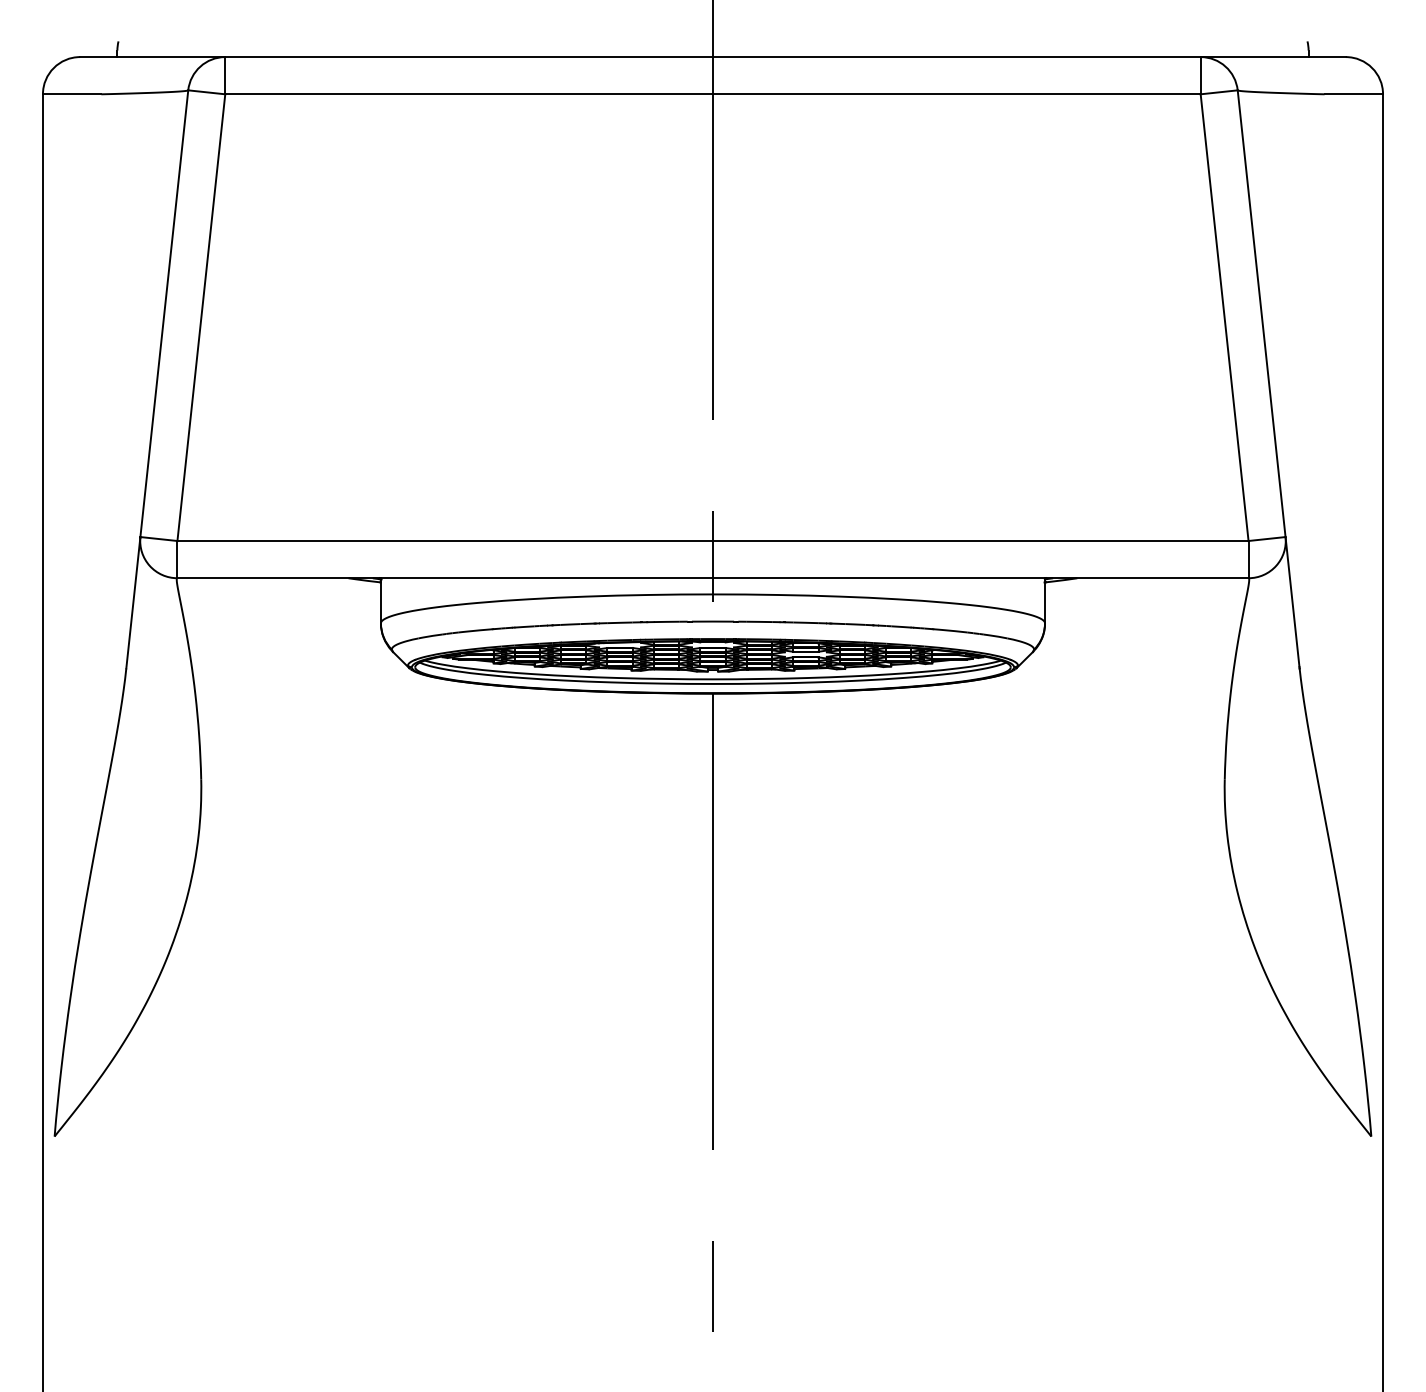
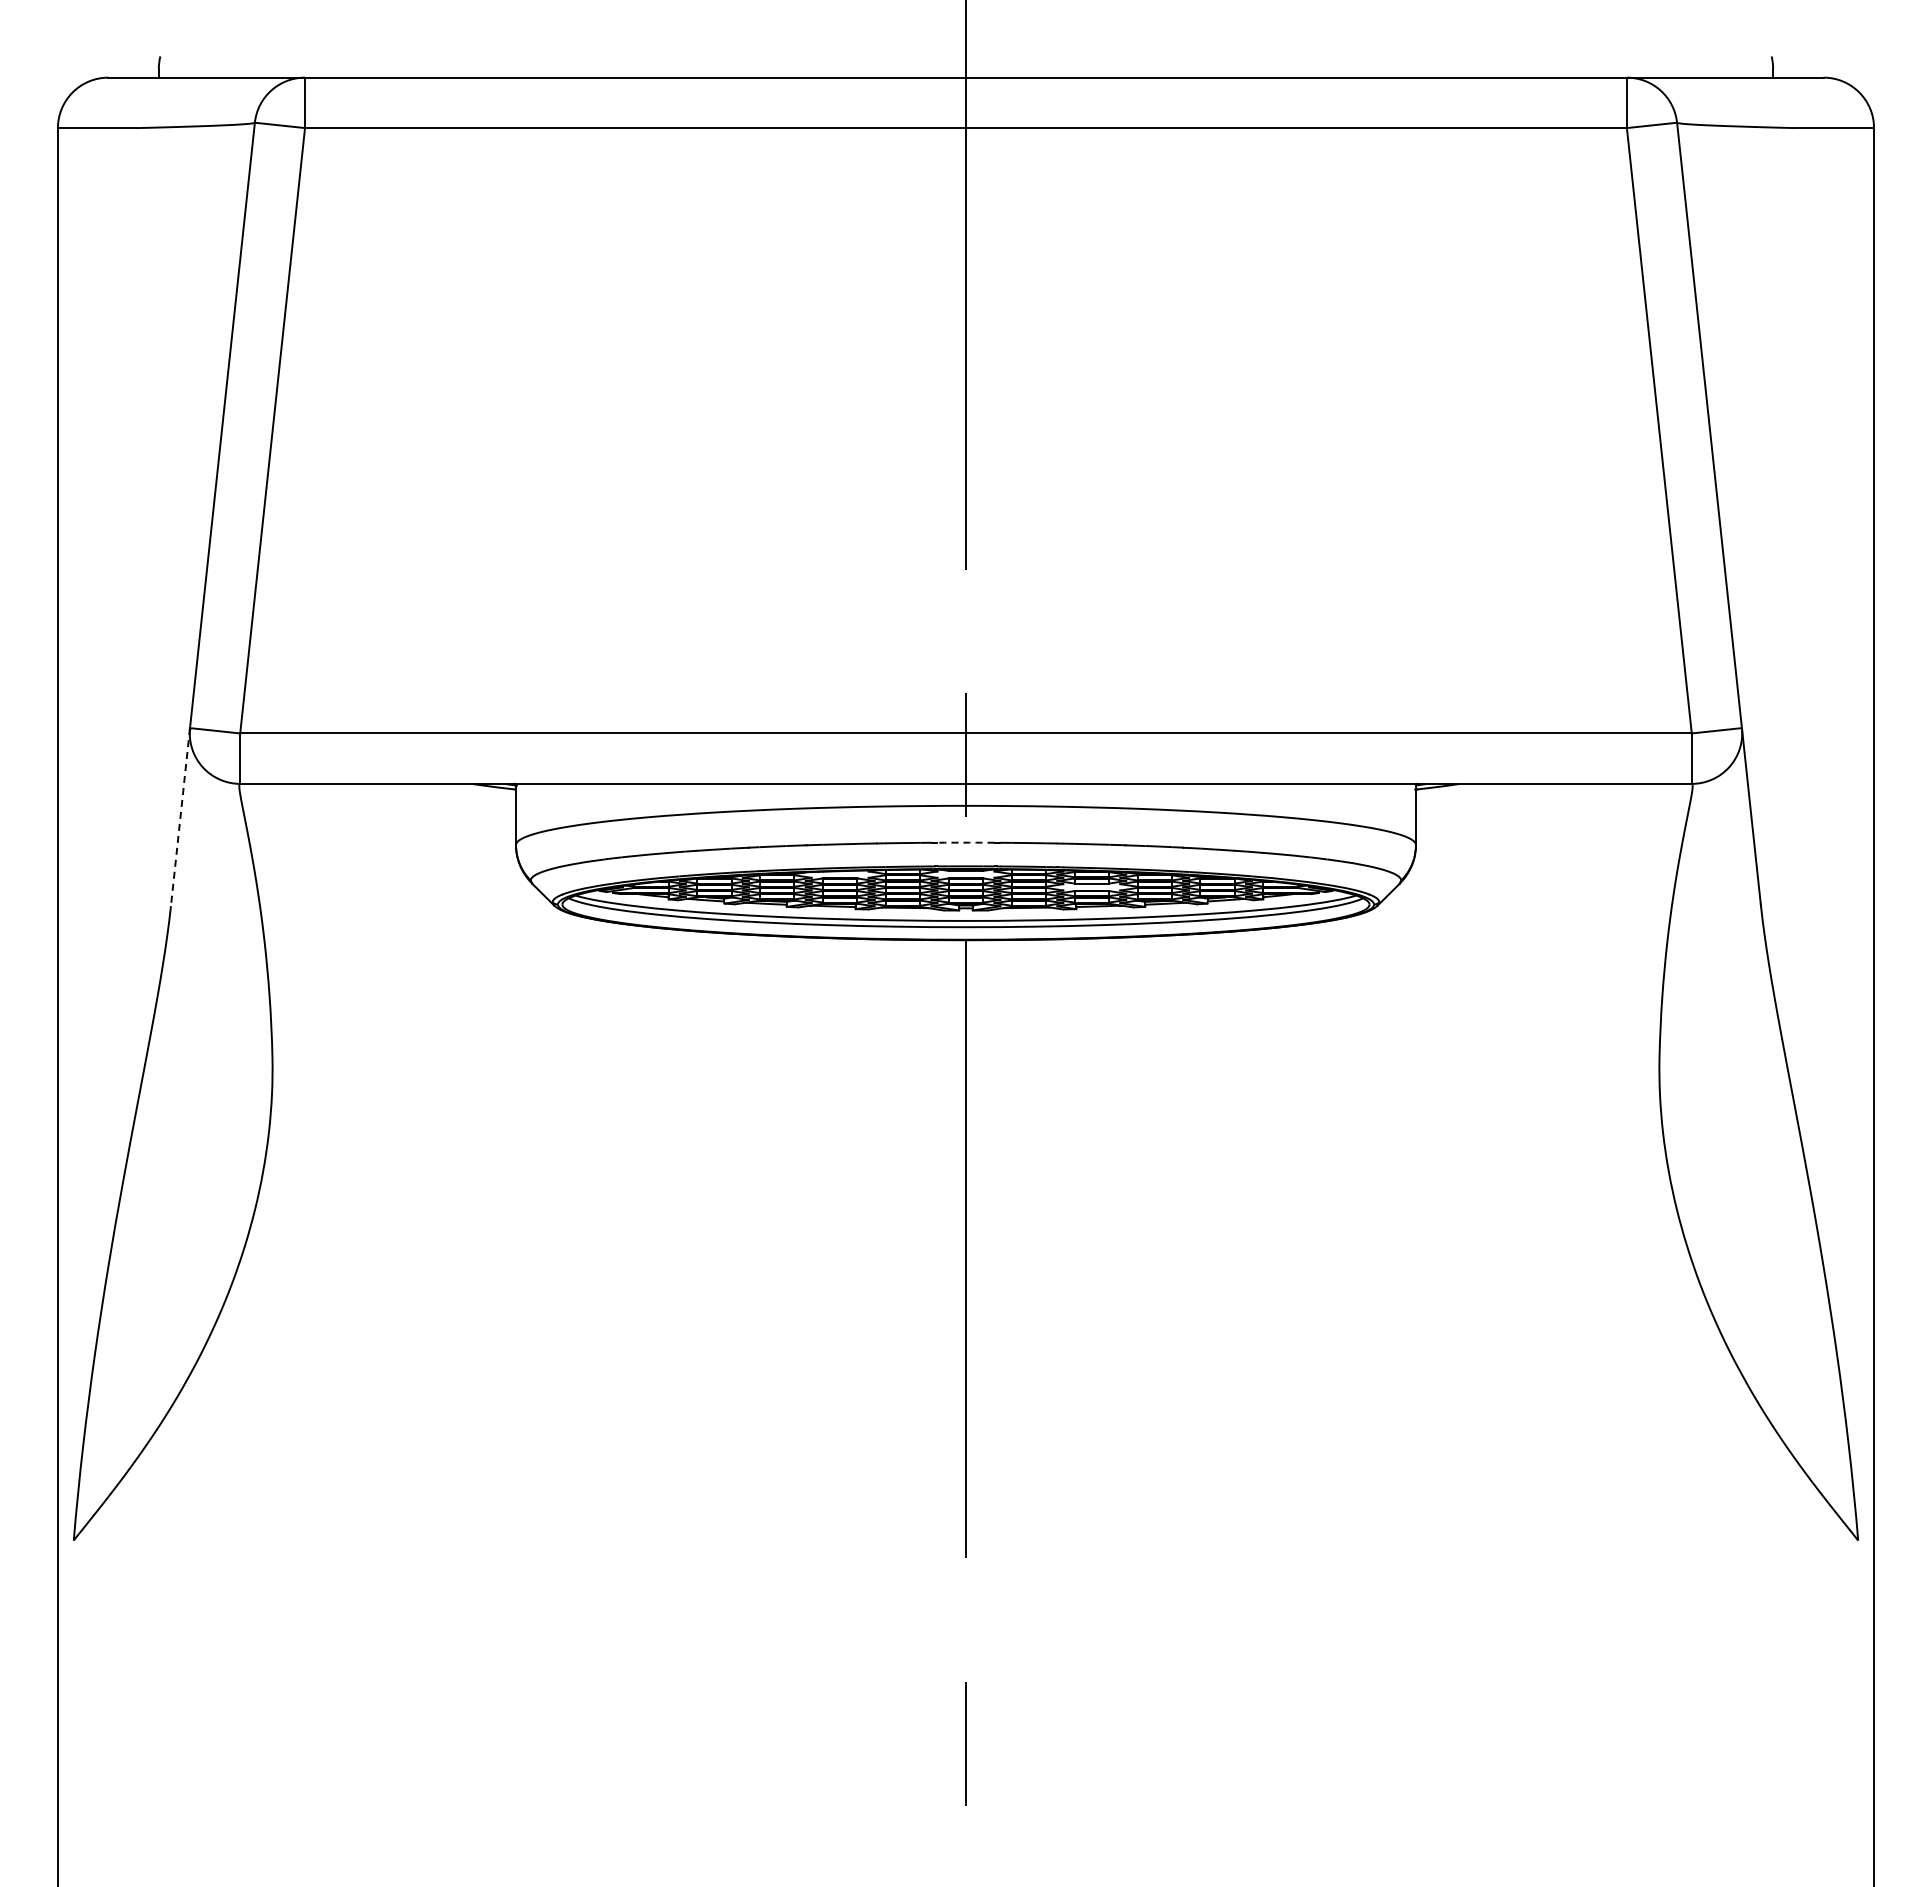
line: (133, 603) -> (180, 817), solid -> dashed
arc: (713, 621) -> (966, 842), solid -> dashed

